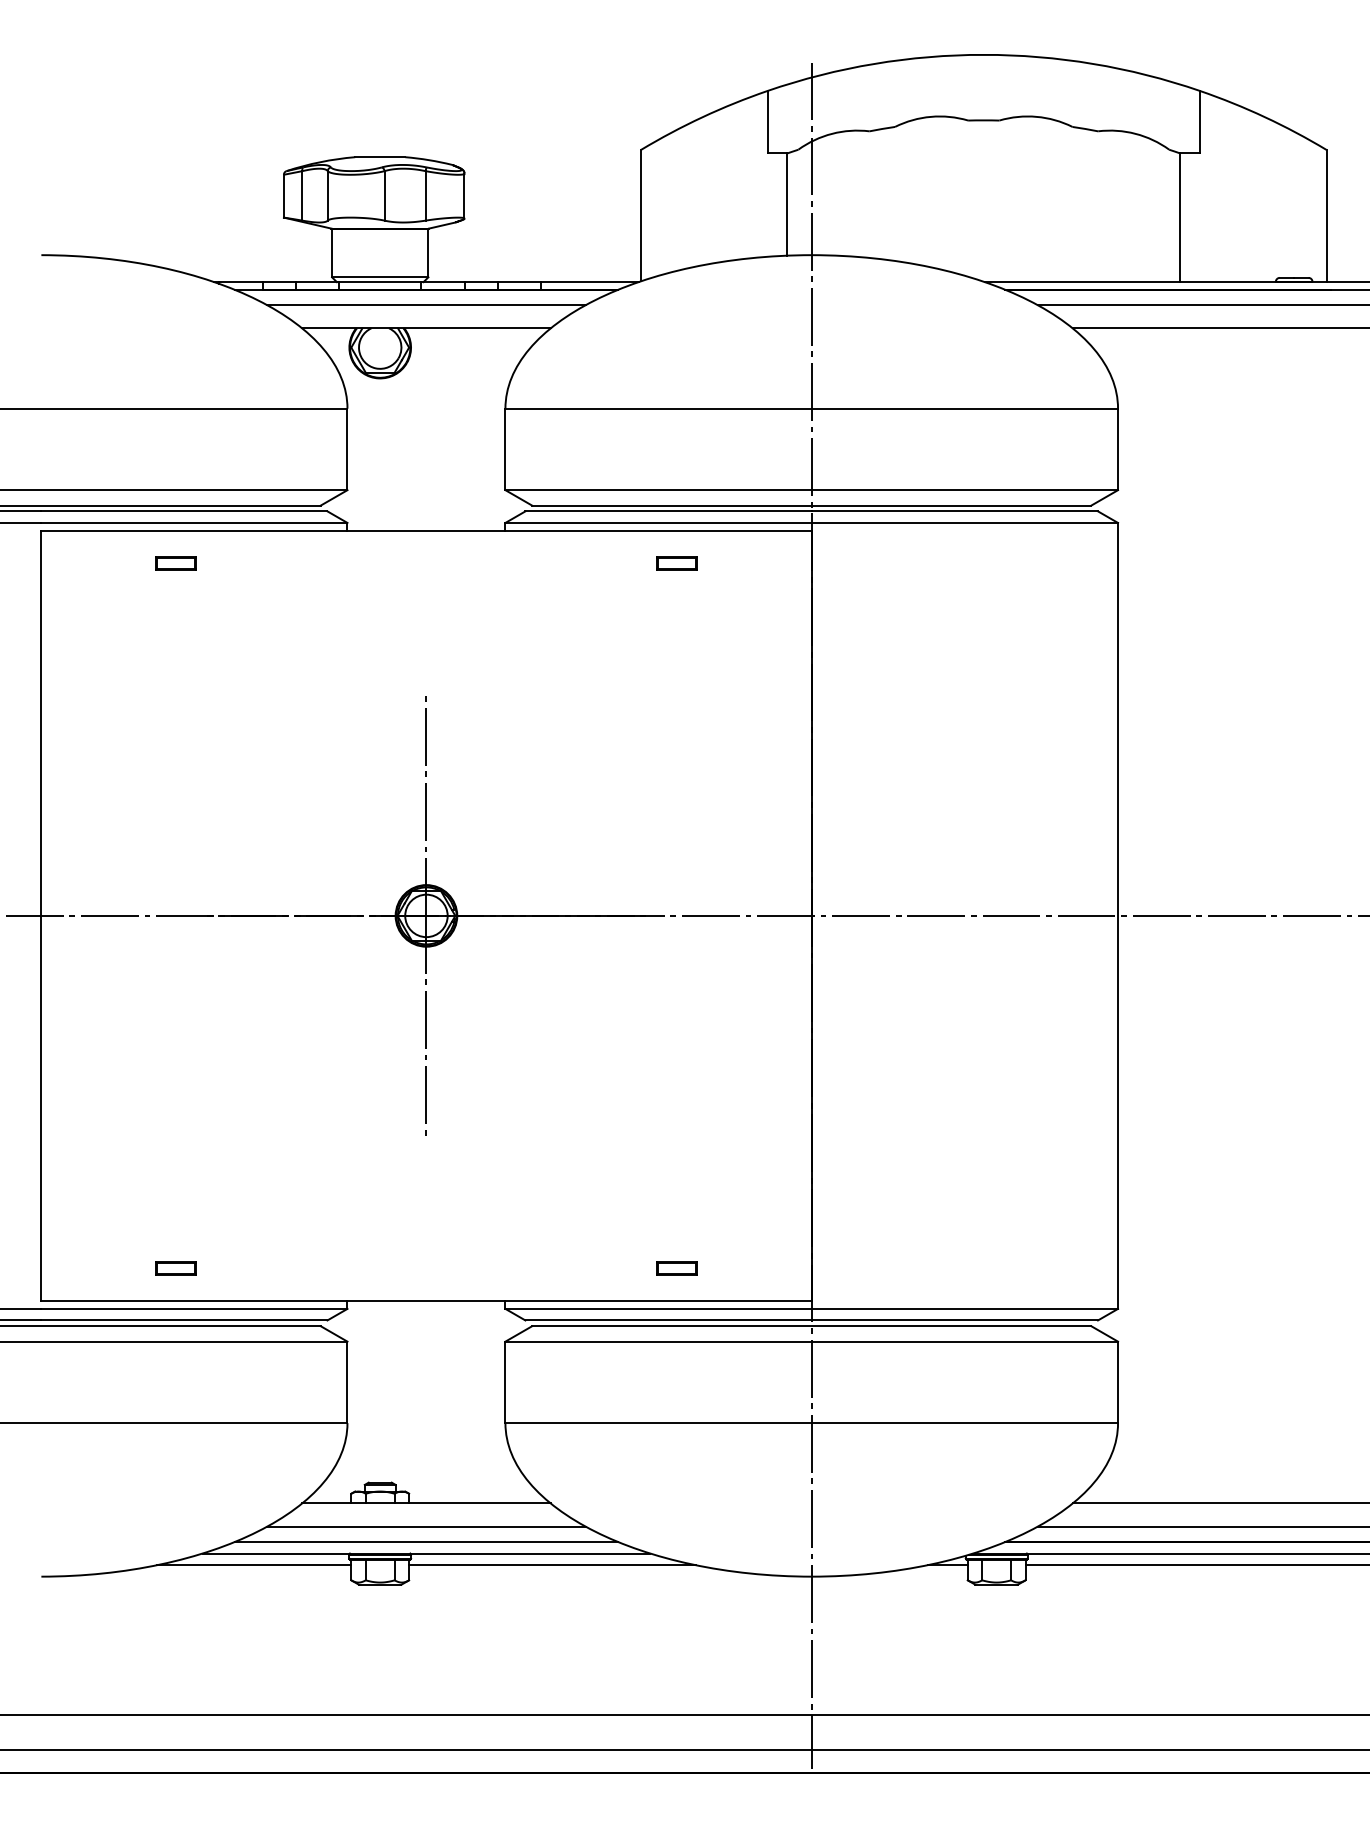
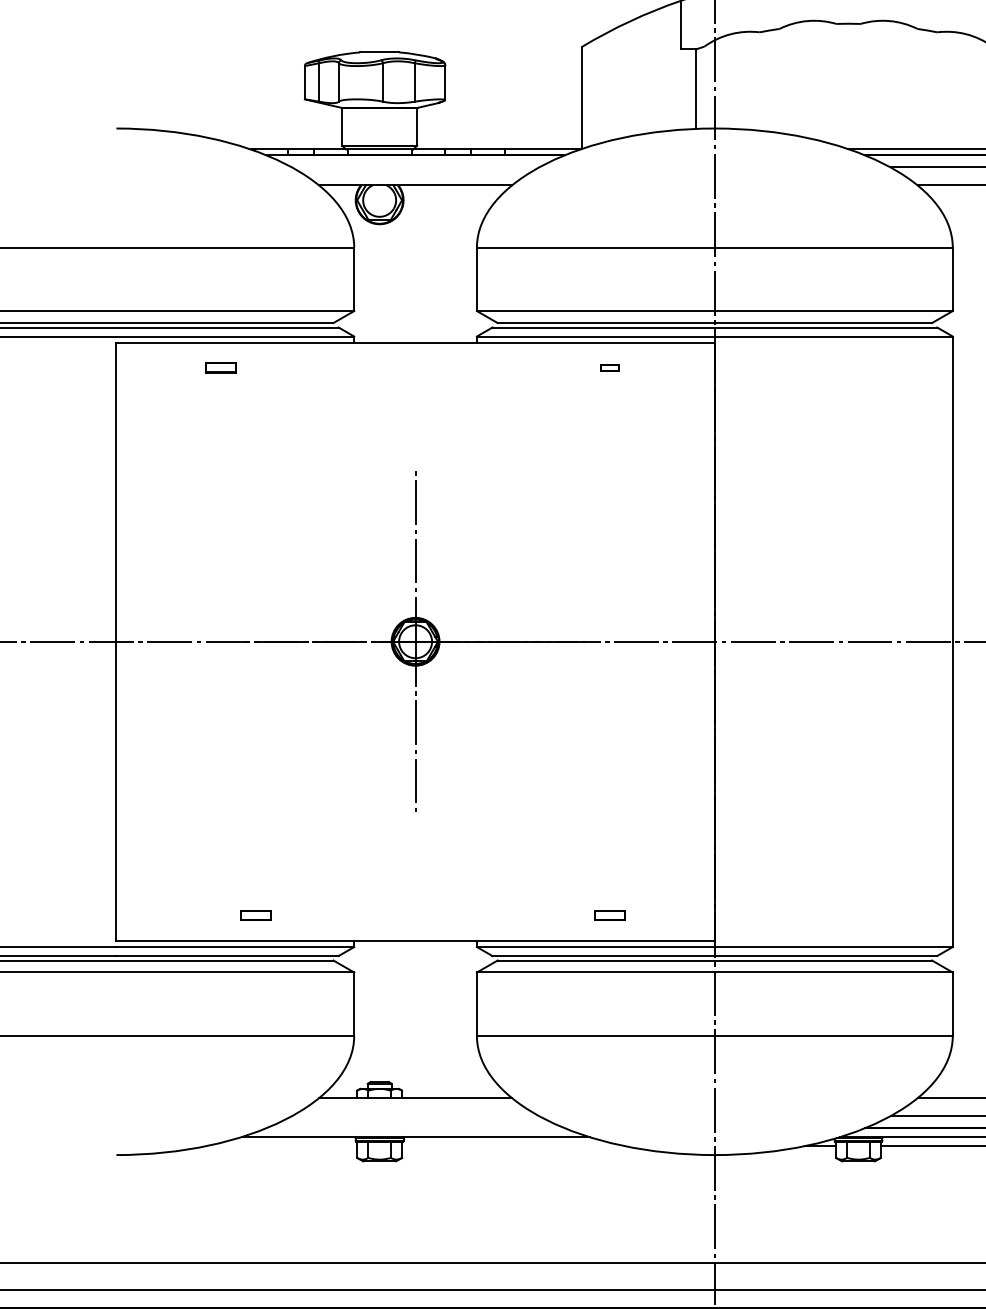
line: (426, 305) -> (415, 167), removed
part: (676, 563) -> (609, 368), size x0.6
part: (175, 1268) -> (255, 915), moved
line: (426, 1526) -> (415, 1116), removed
line: (426, 1541) -> (415, 1127), removed
line: (254, 1565) -> (281, 1146), removed
line: (552, 1565) -> (513, 1146), removed

